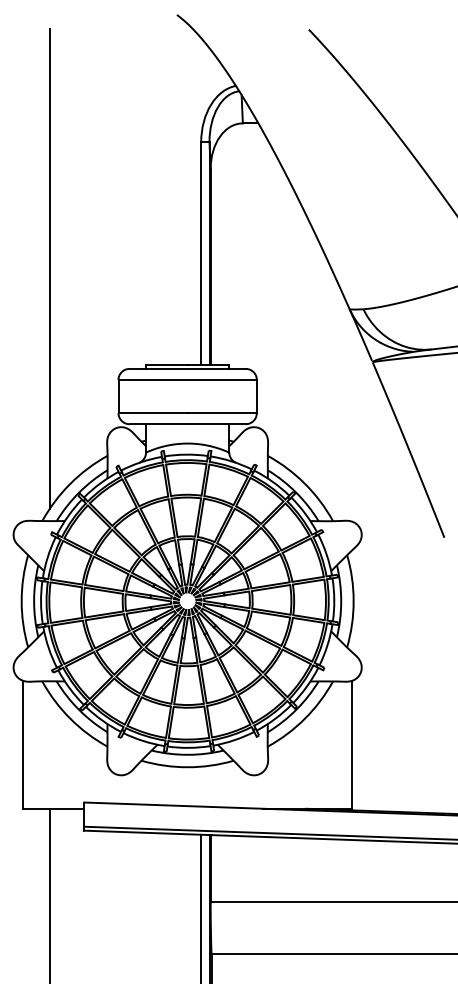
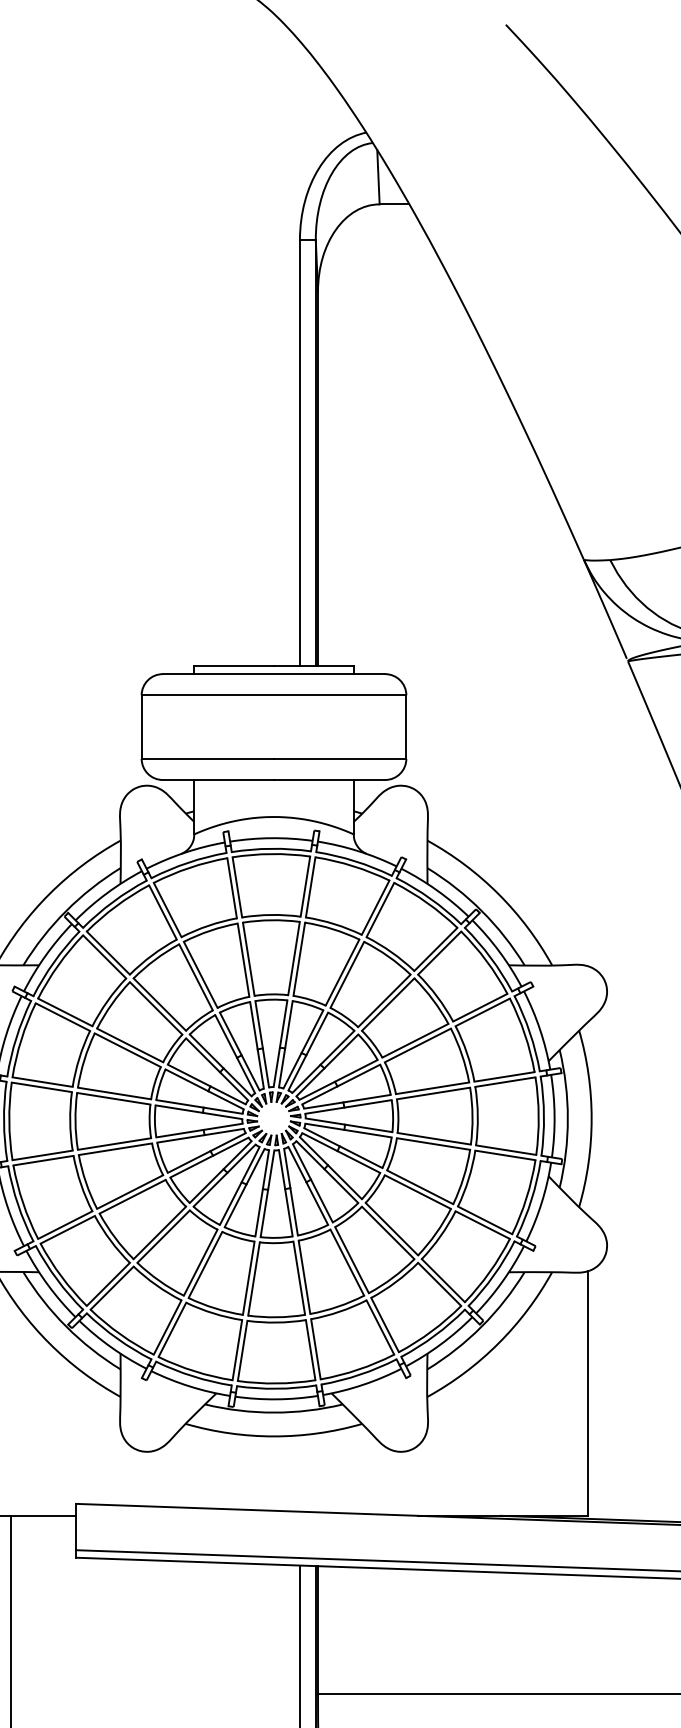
line: (49, 268) -> (9, 482), removed

